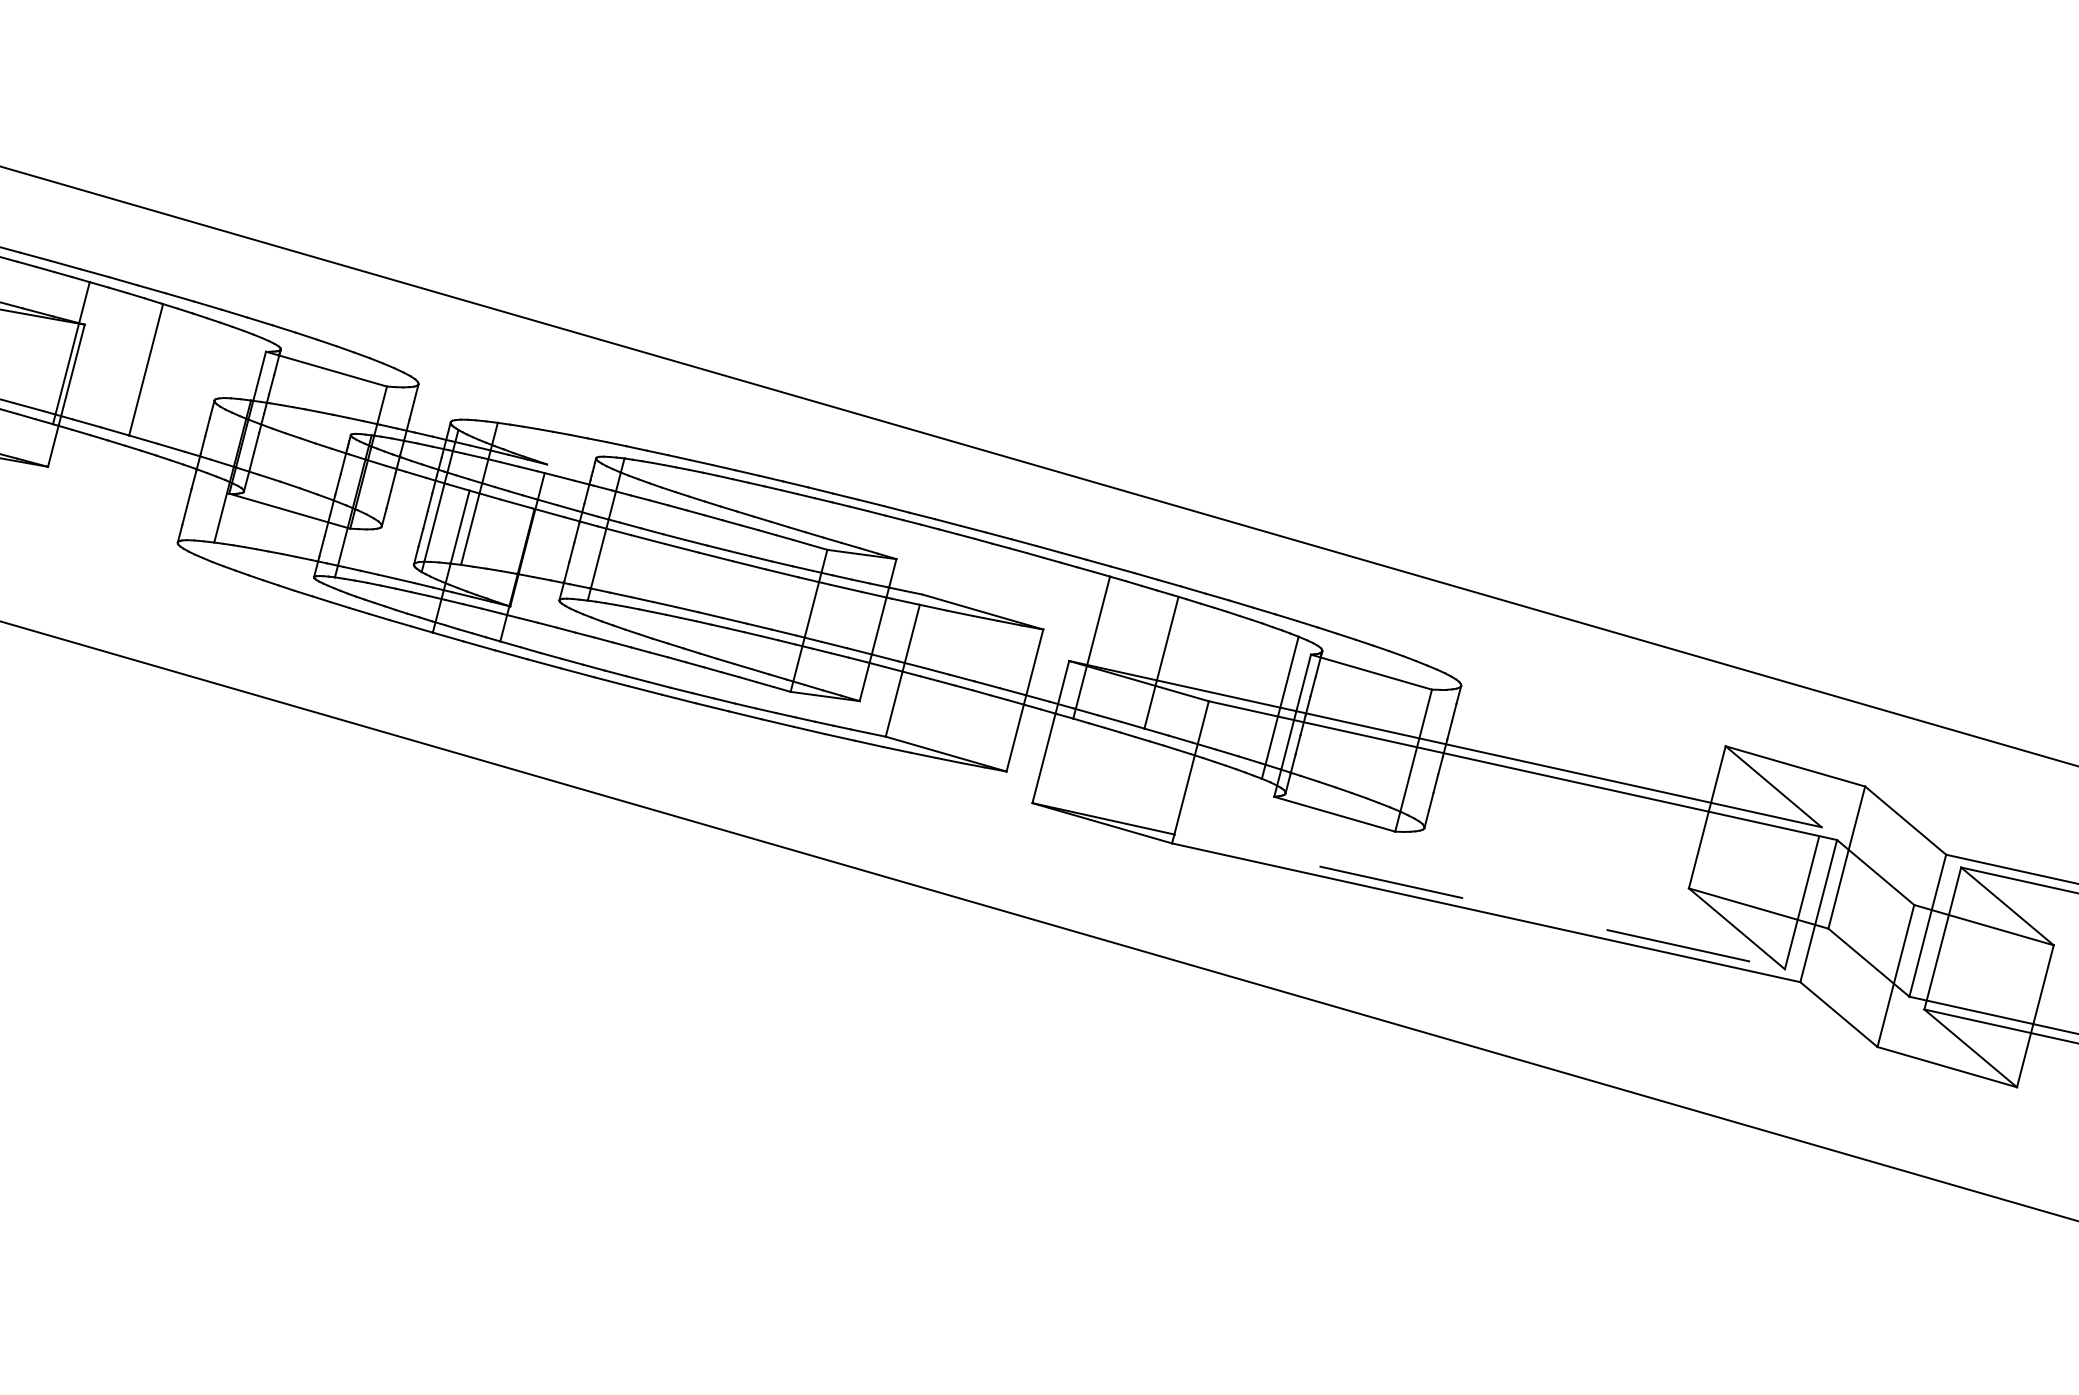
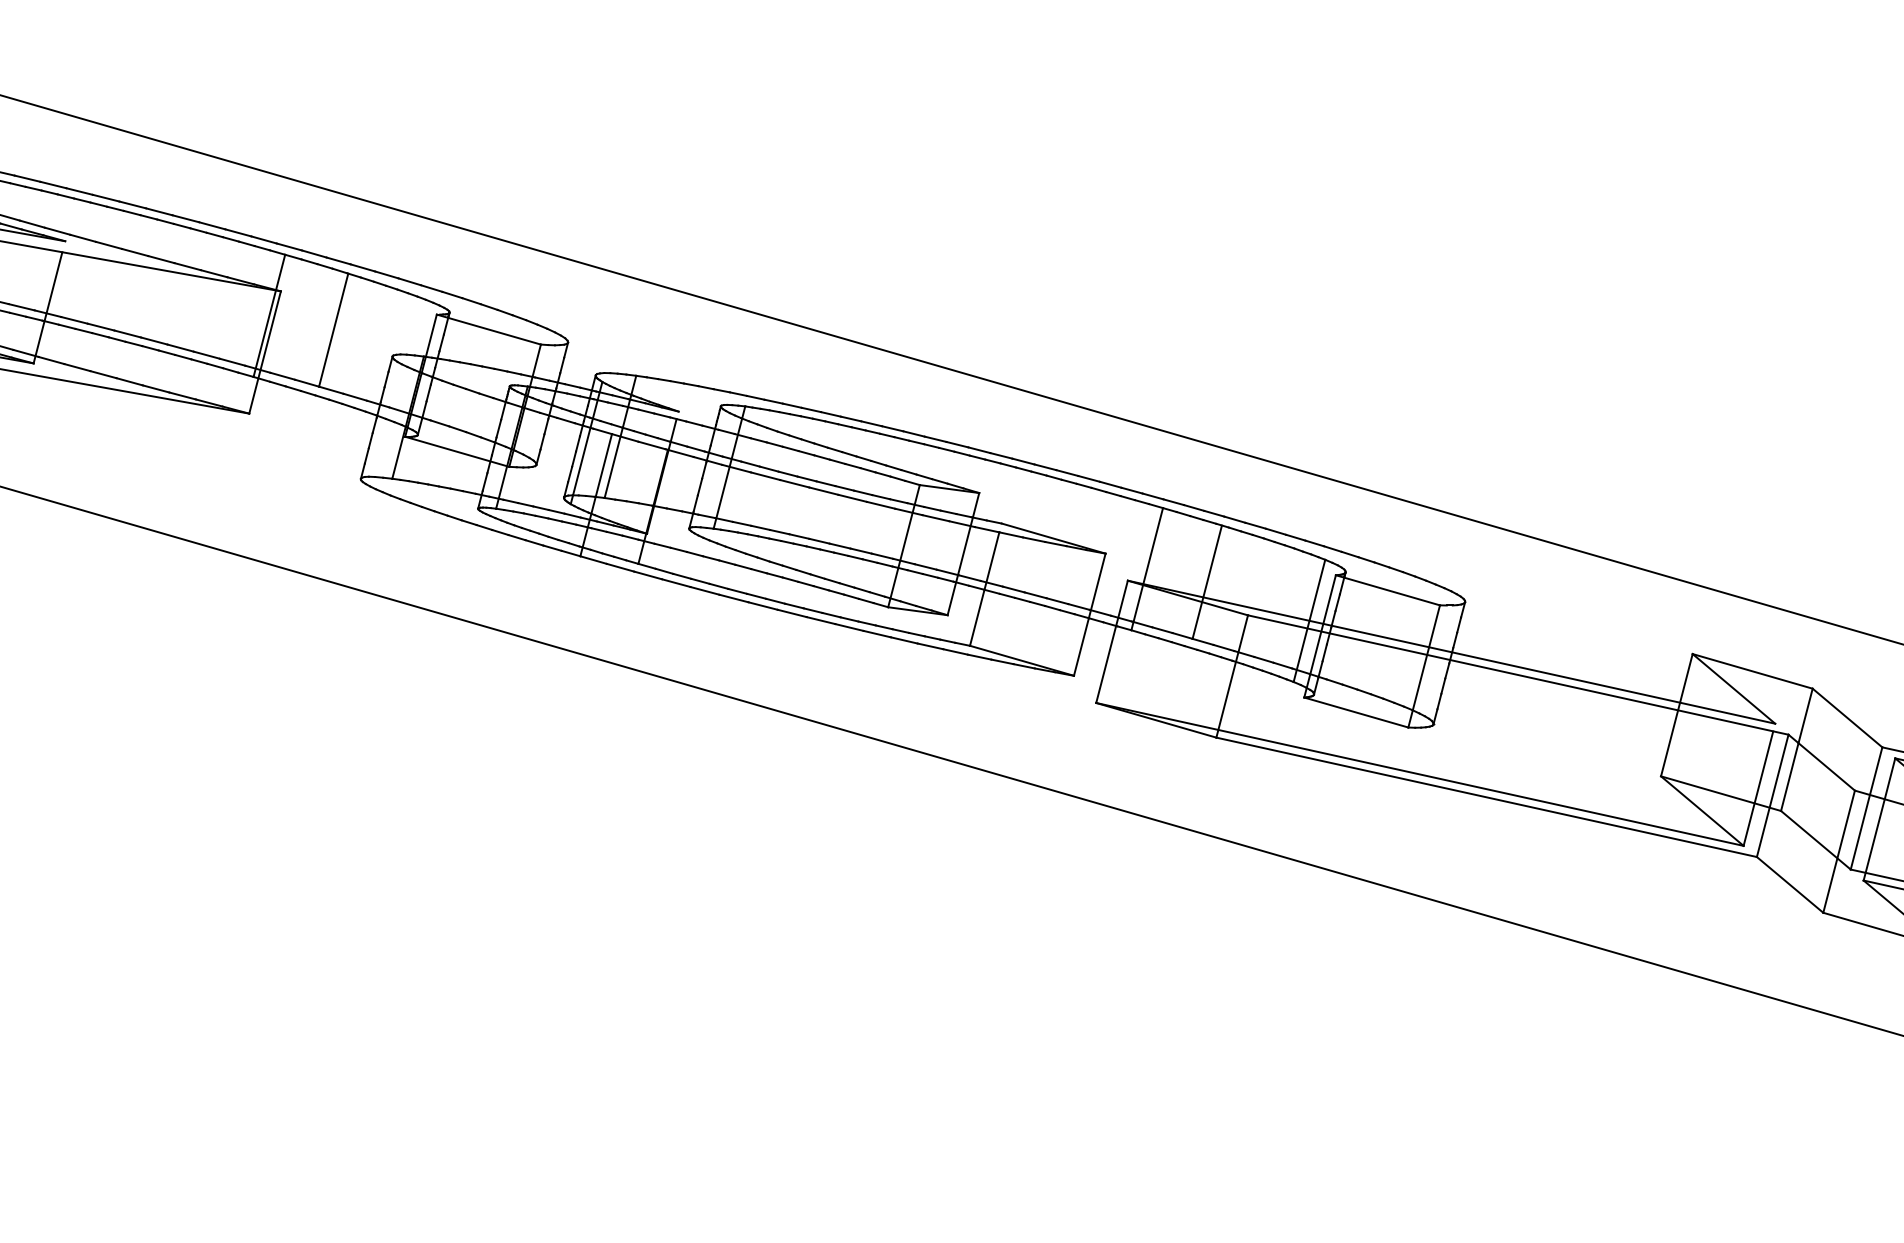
line: (1409, 886) -> (1420, 774), dashed -> solid

